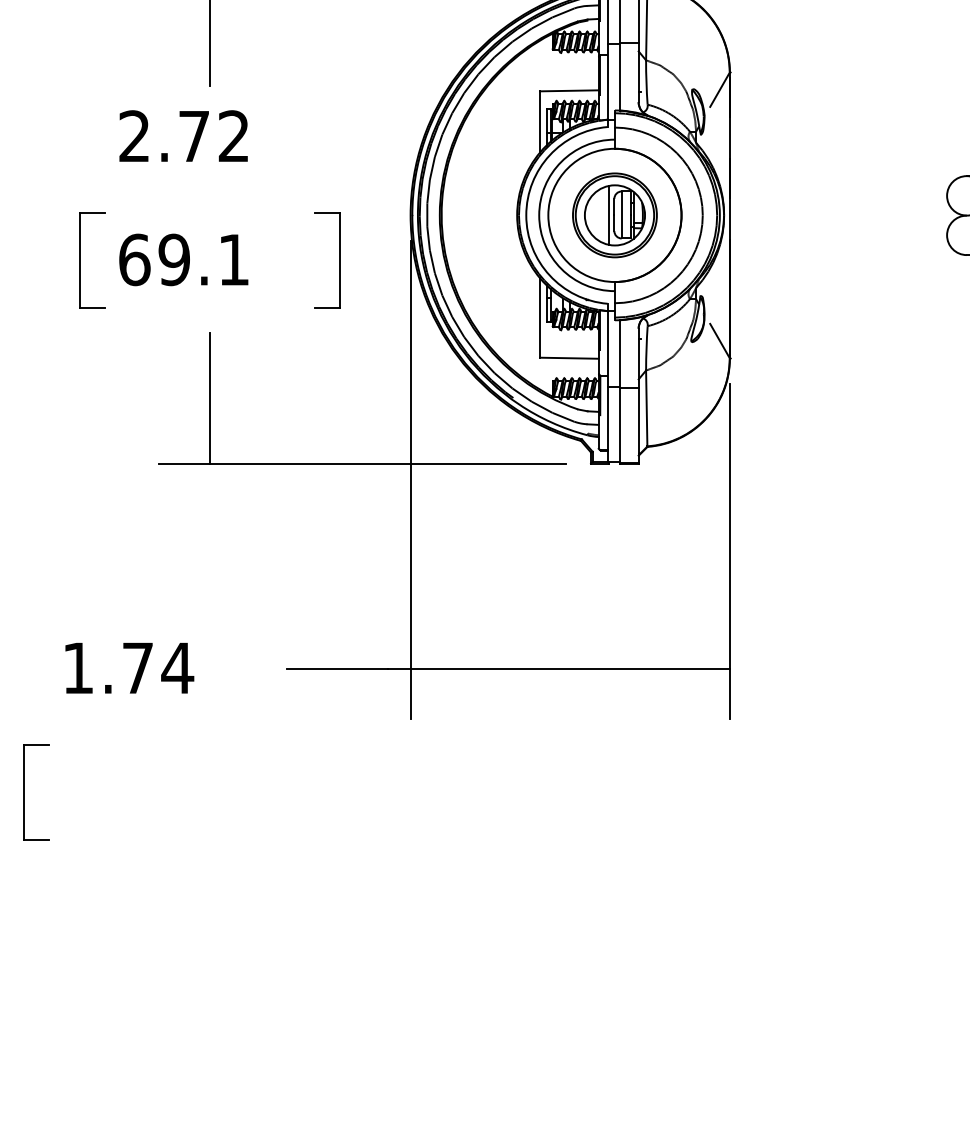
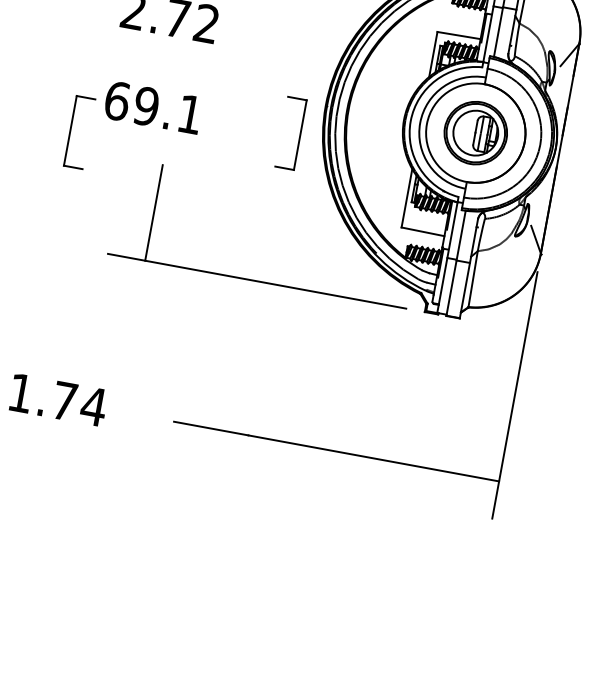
line: (609, 215) -> (471, 132), removed
part: (80, 260) -> (70, 130), moved
part: (339, 260) -> (299, 135), moved
line: (410, 479) -> (290, 299), removed

